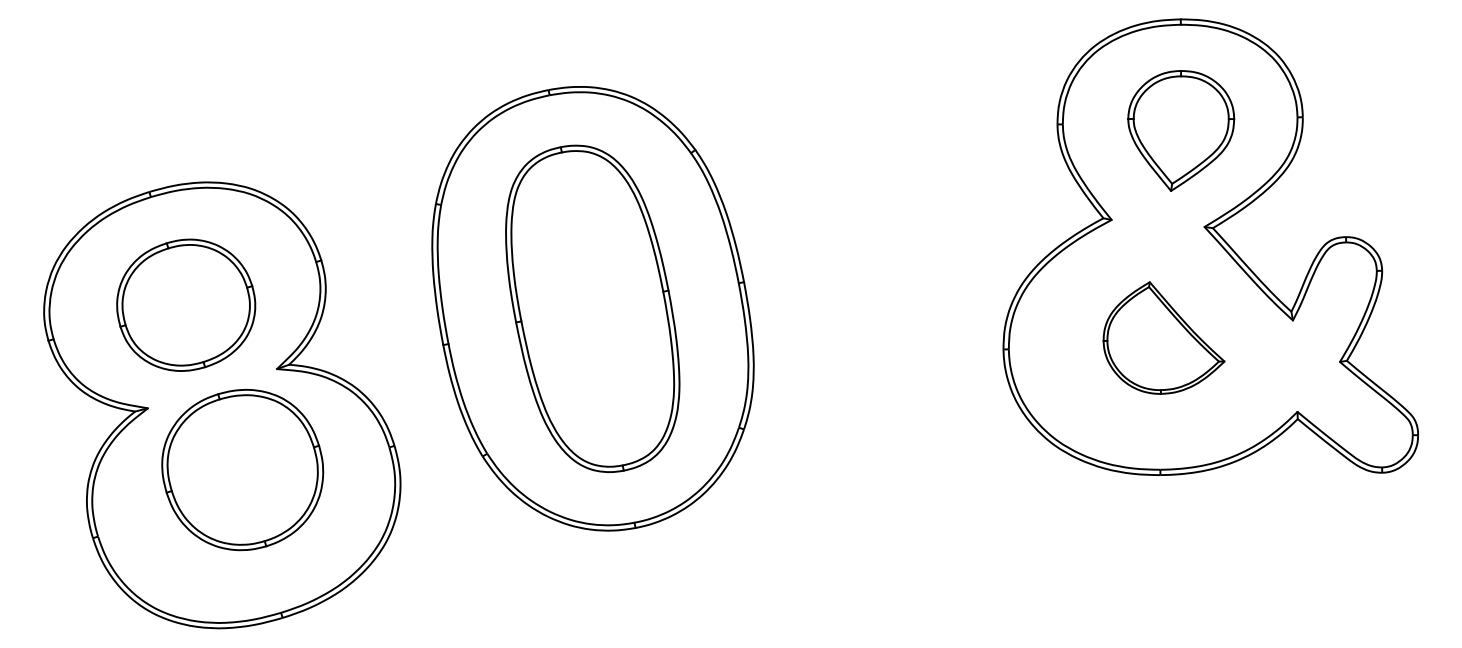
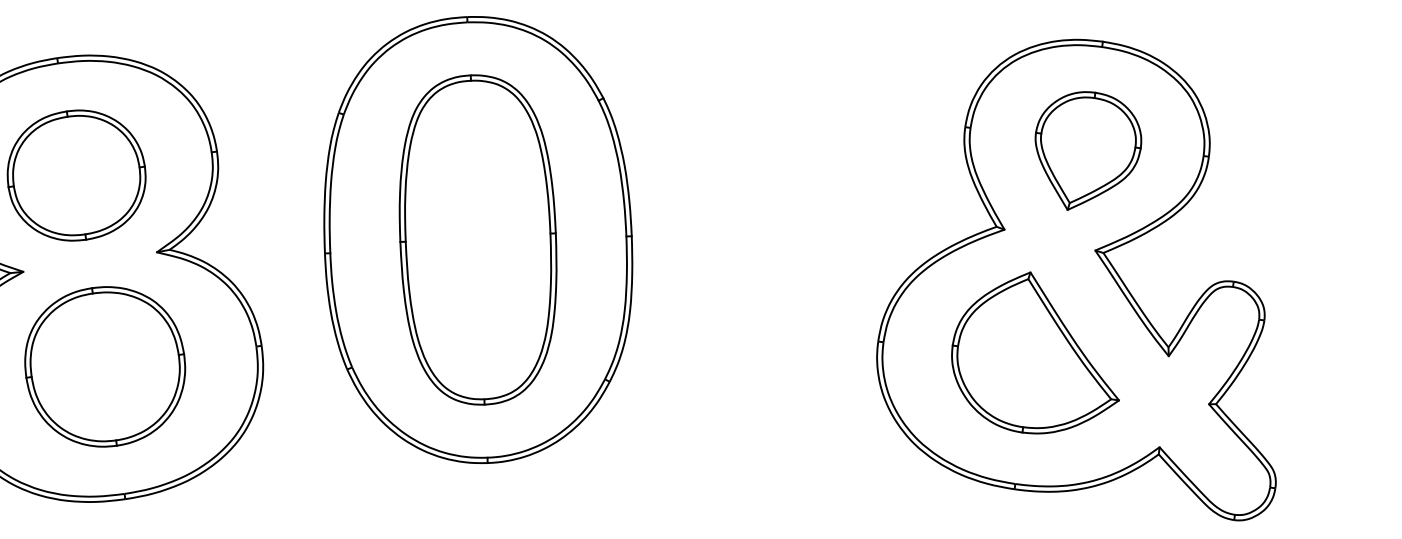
part: (1163, 337) -> (1038, 353), size x1.43
part: (242, 469) -> (104, 366), moved

